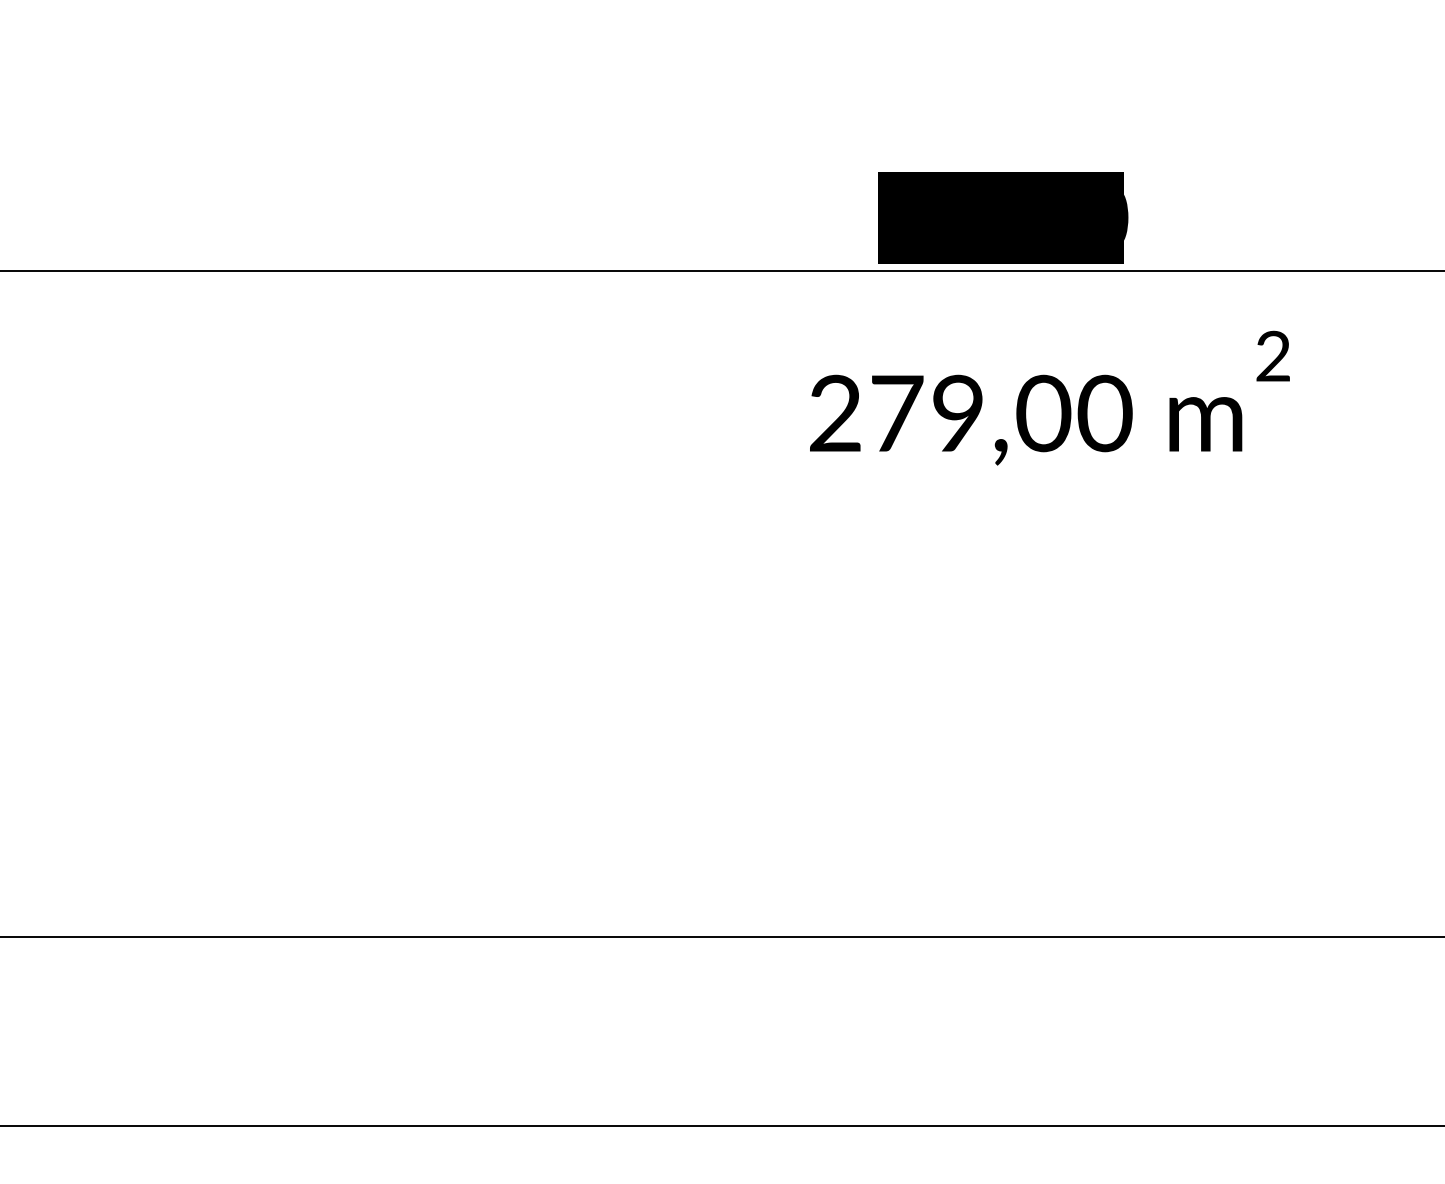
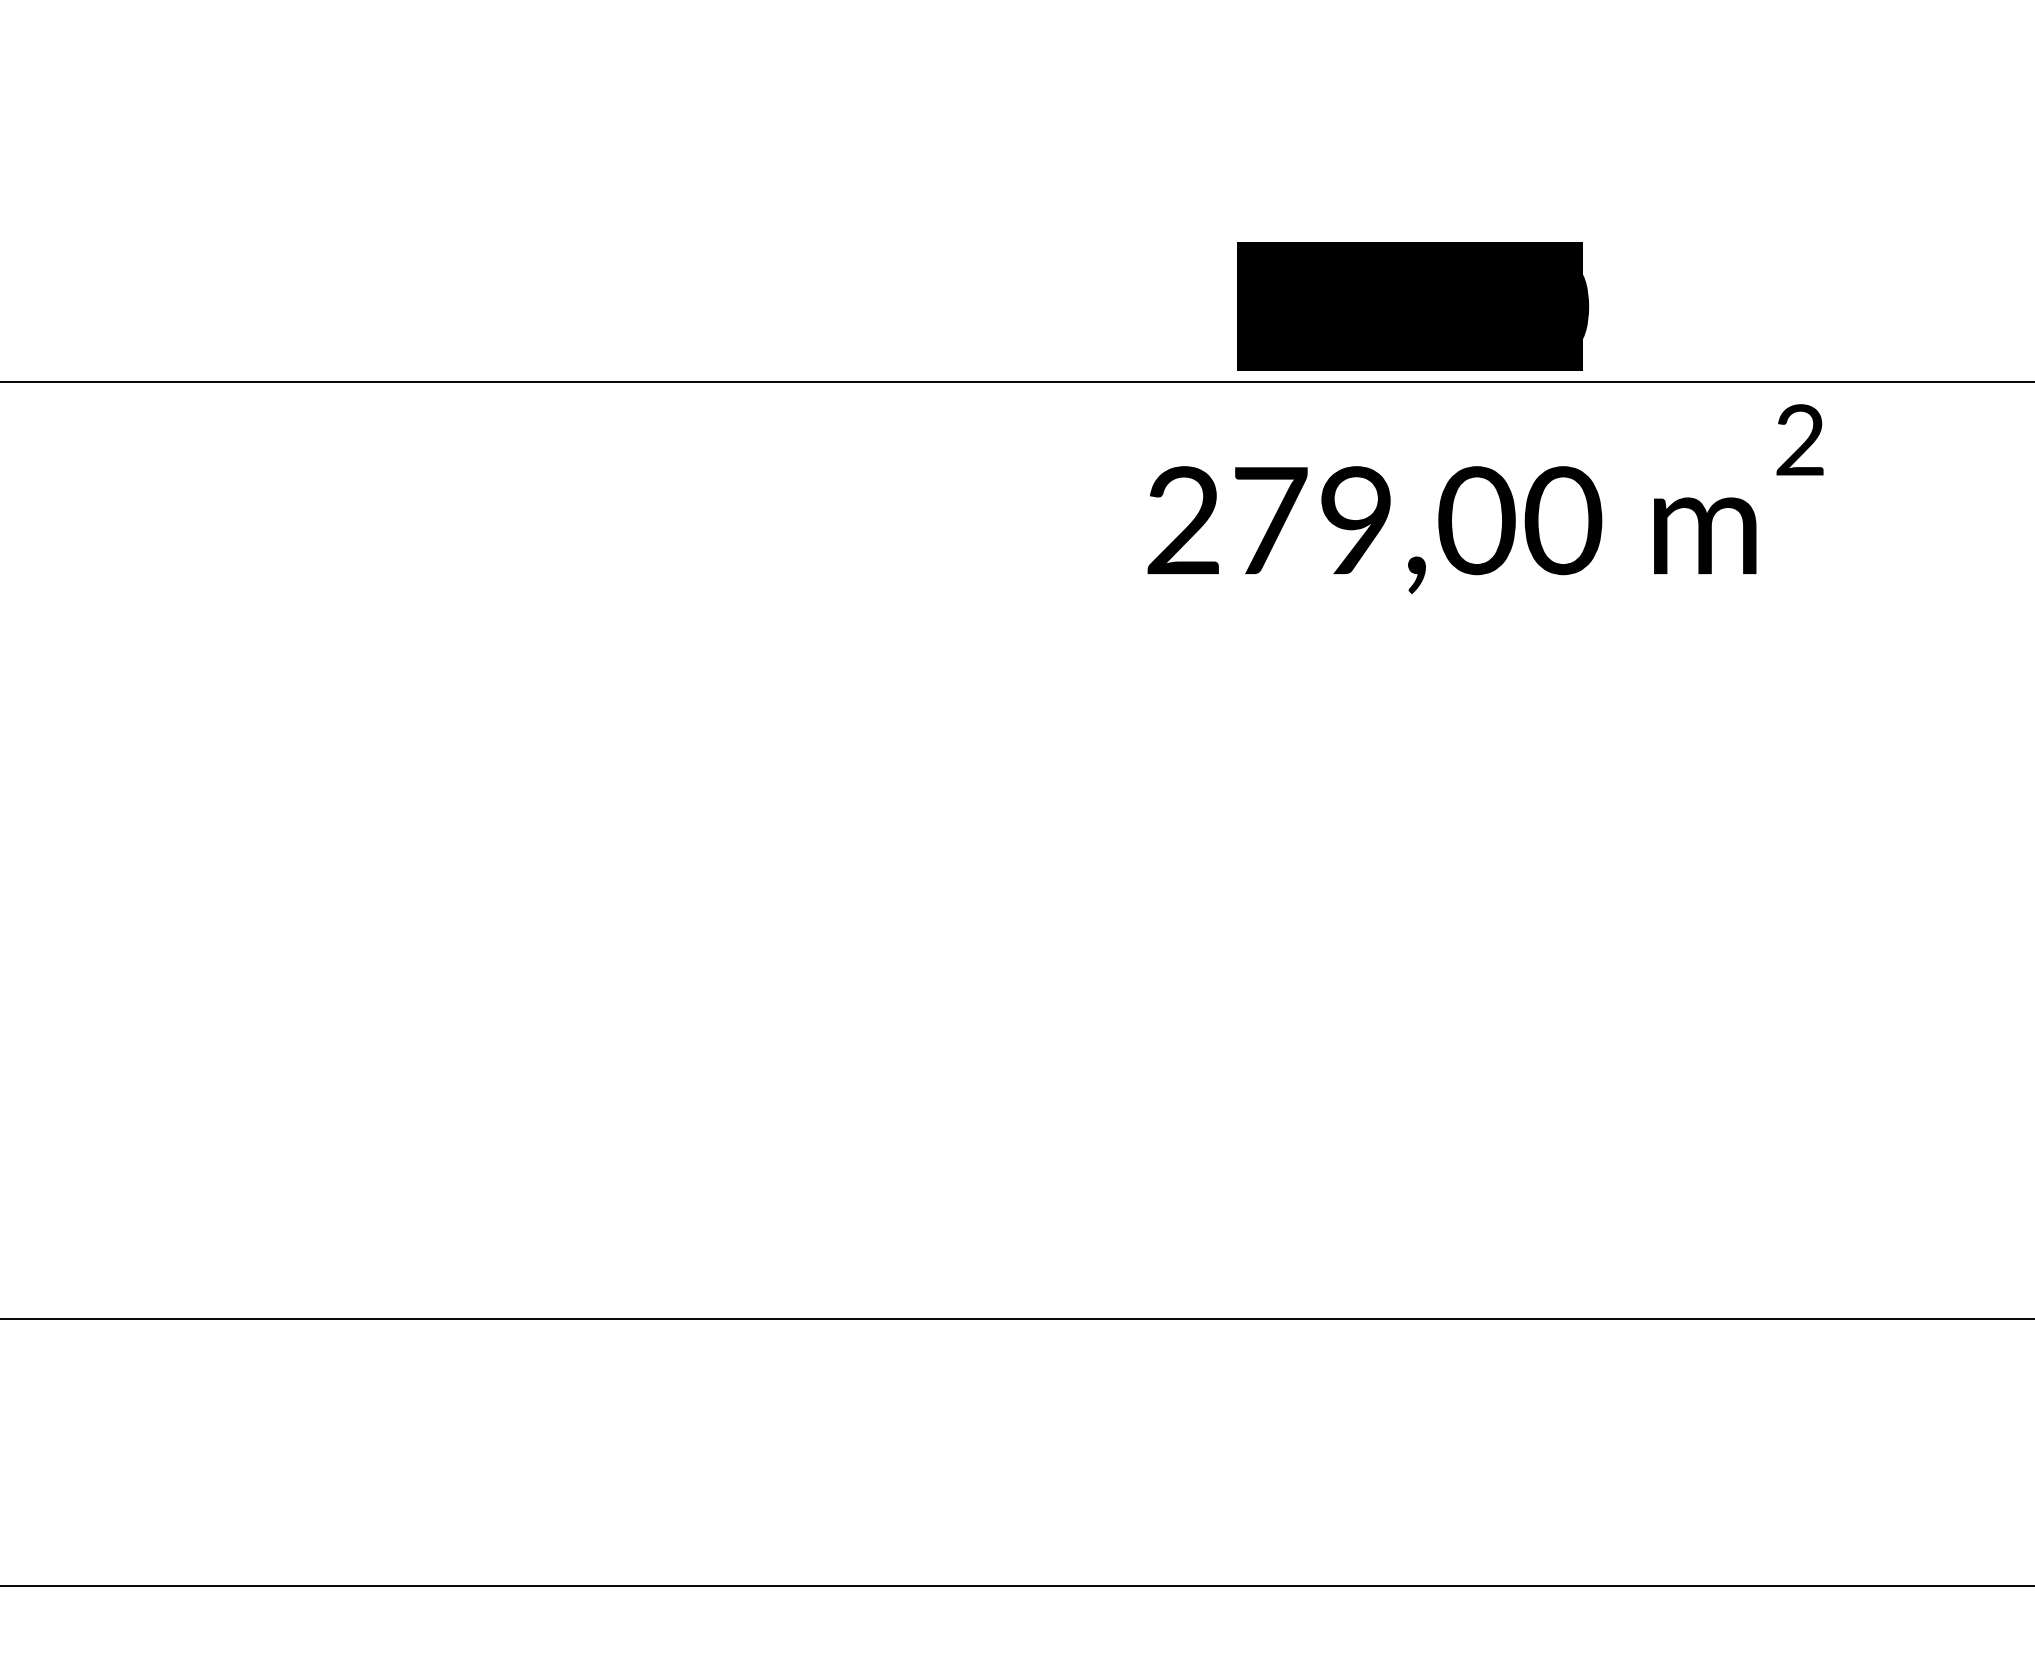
text: (1049, 397) -> (1485, 498), moved

